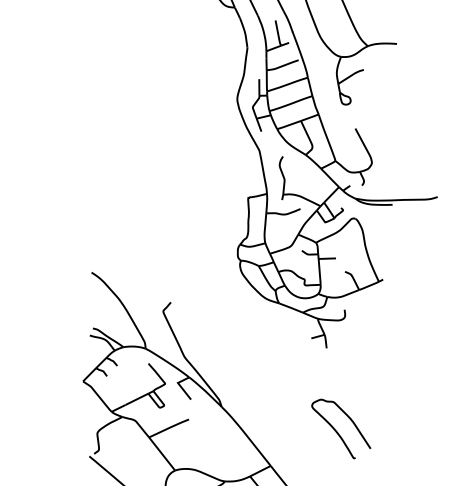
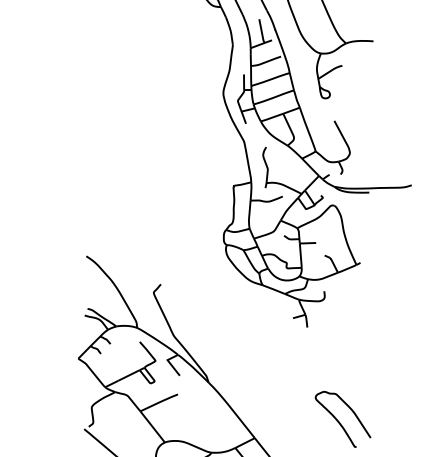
curve: (337, 431) -> (339, 421), moved

